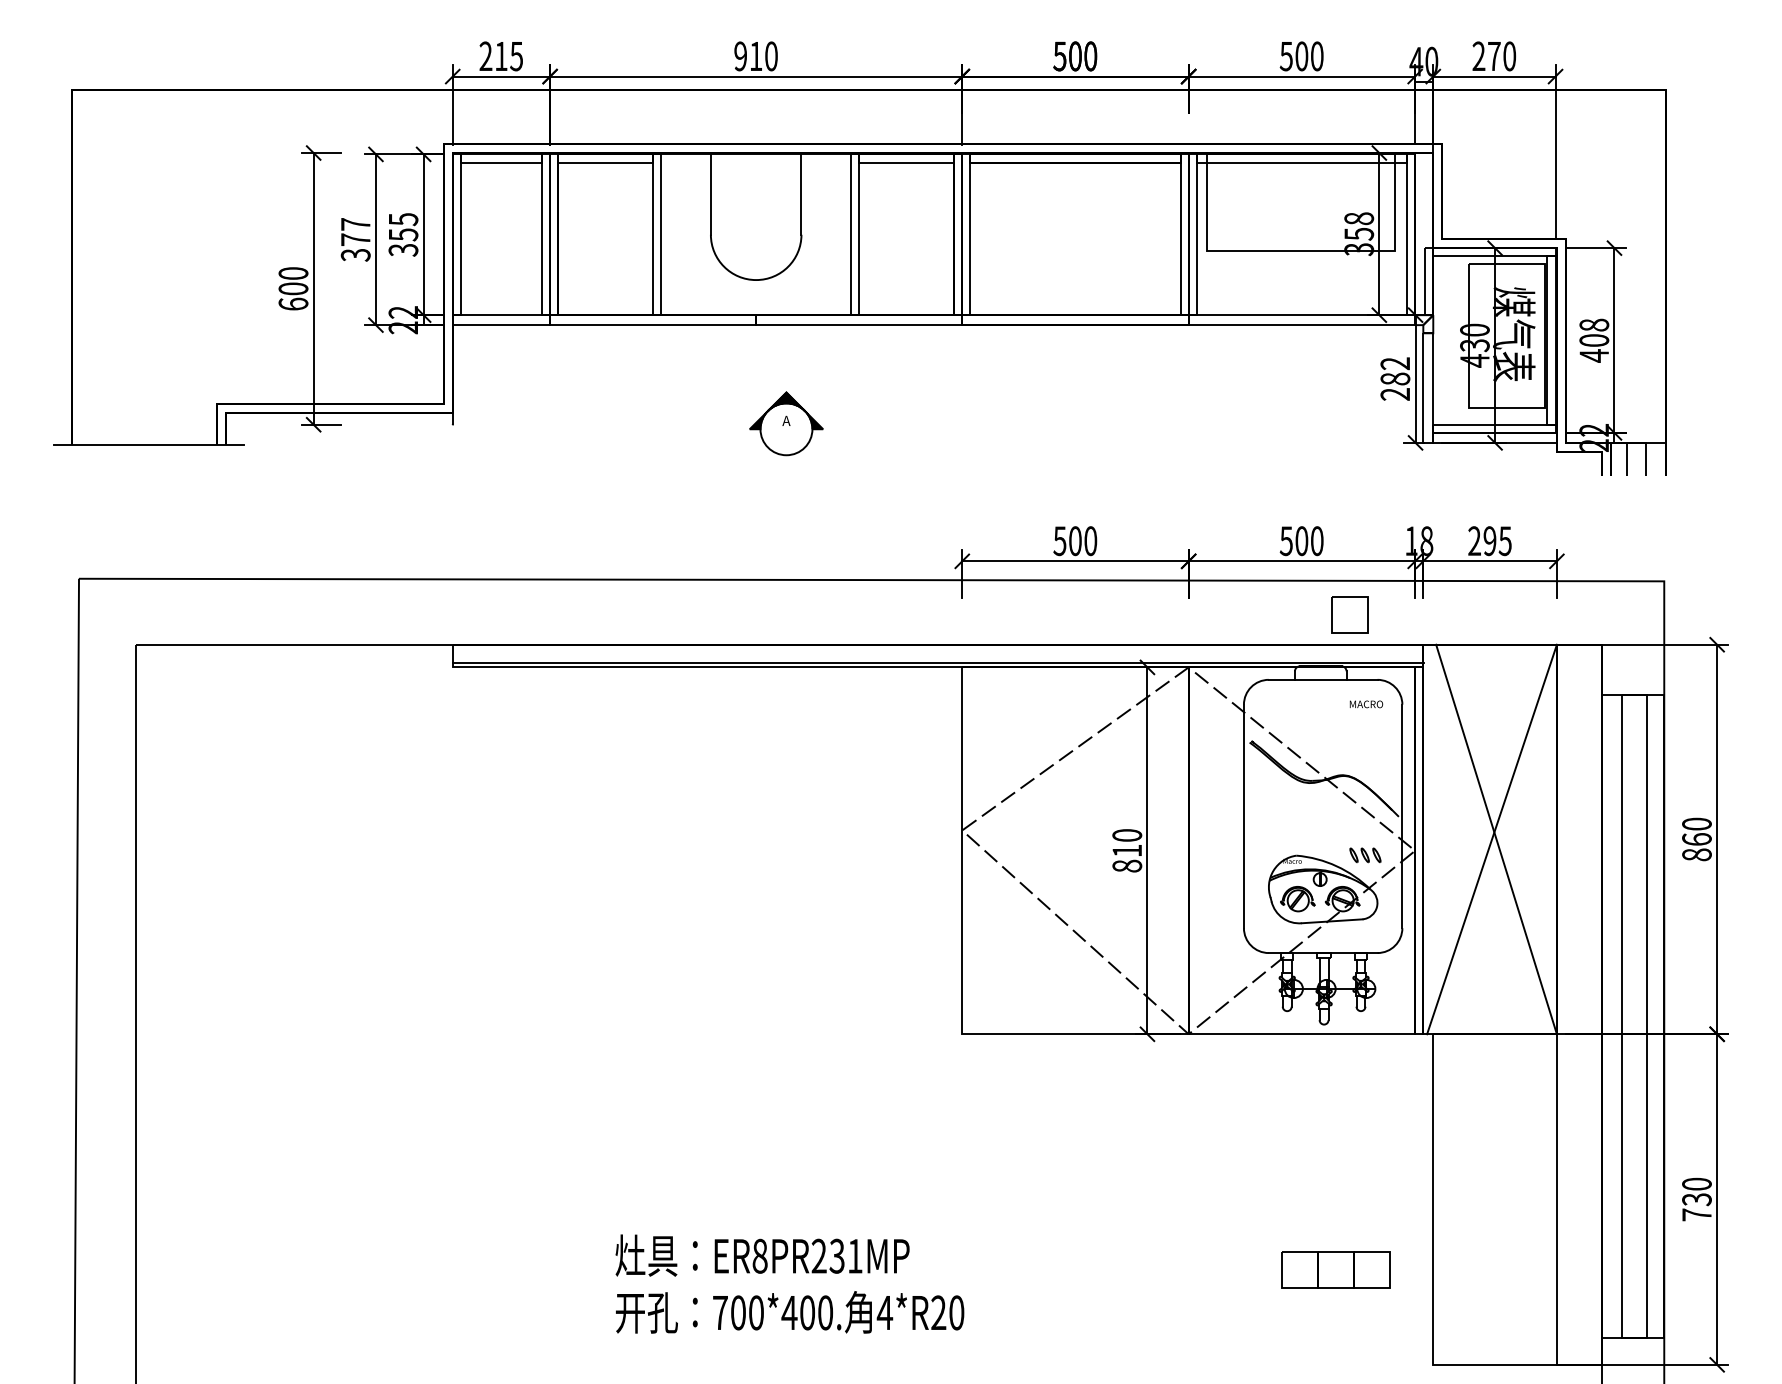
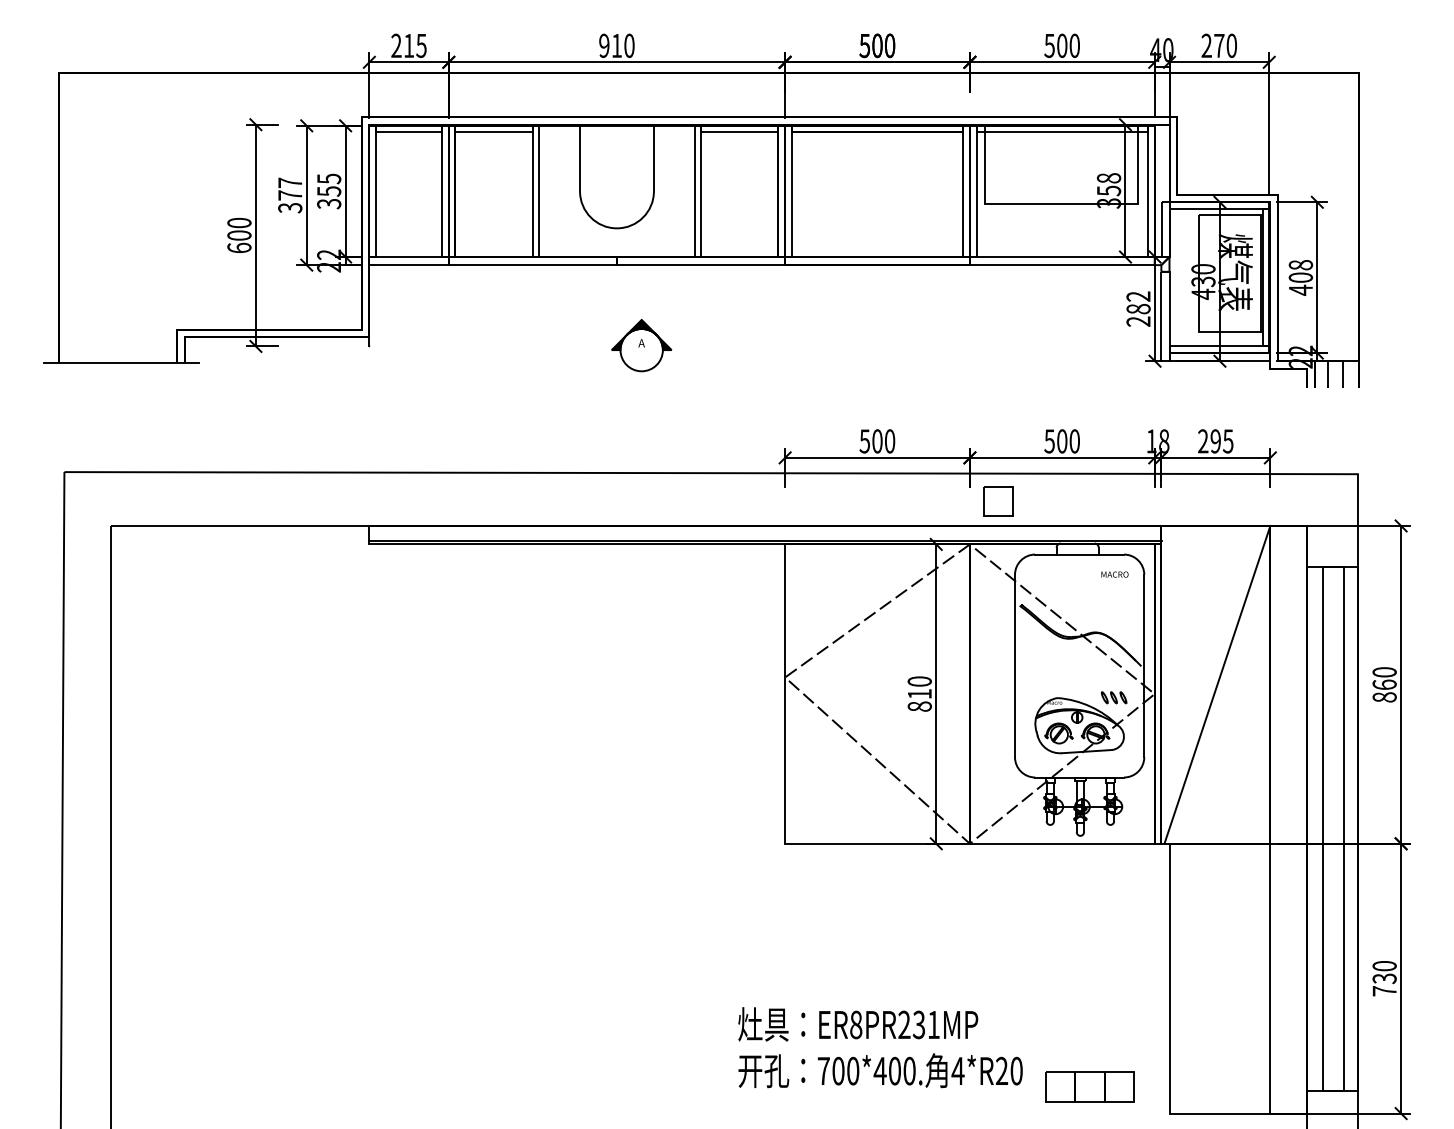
part: (1349, 614) -> (998, 501), moved
line: (1495, 839) -> (1220, 684), removed
part: (1335, 1269) -> (1089, 1086), moved
text: (789, 1283) -> (880, 1047), moved

